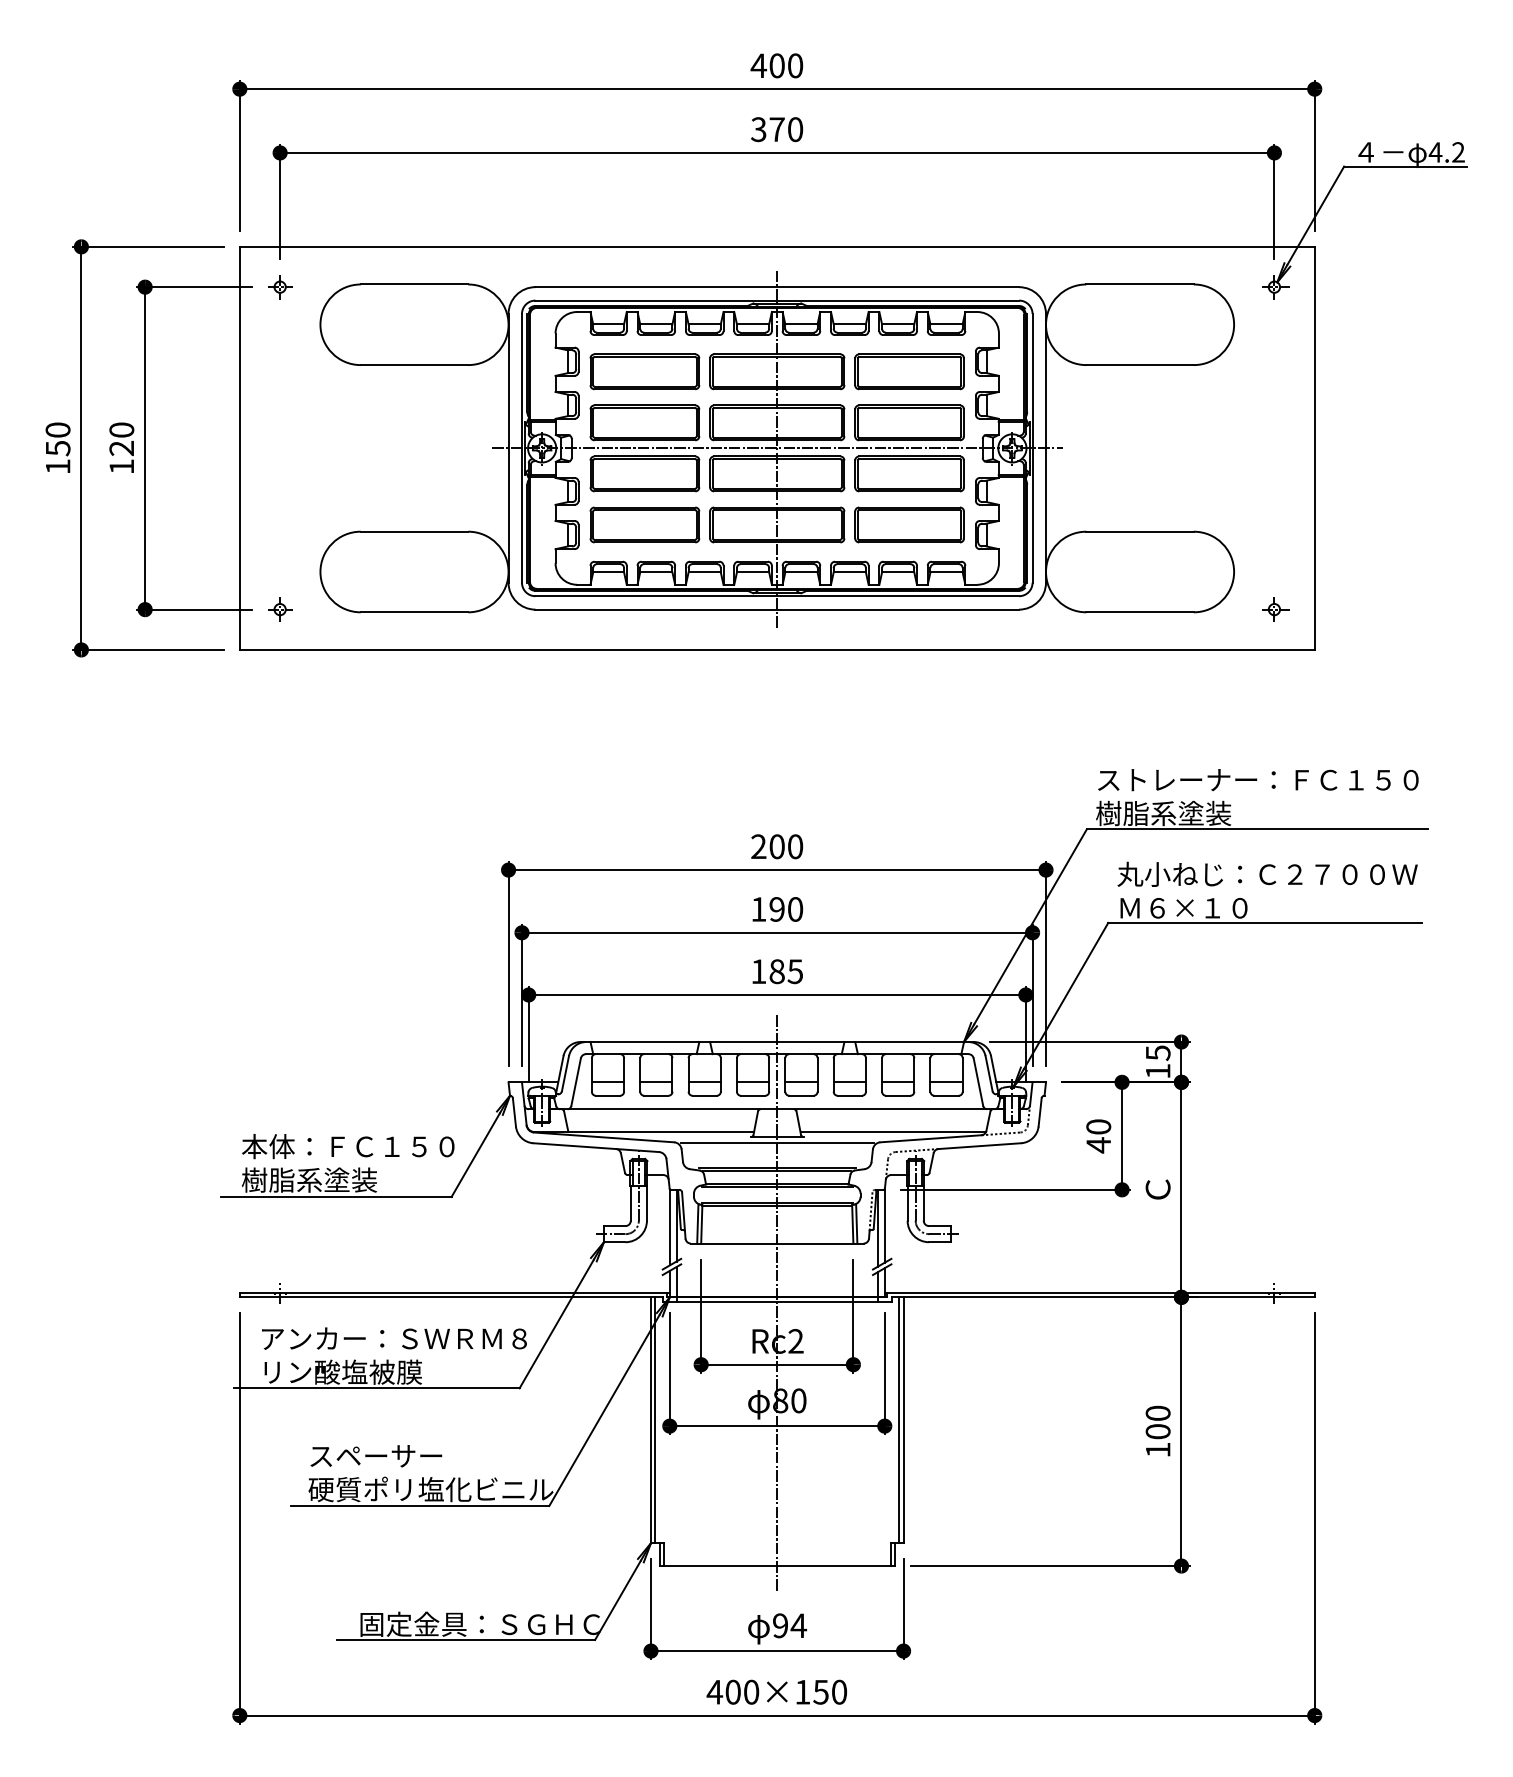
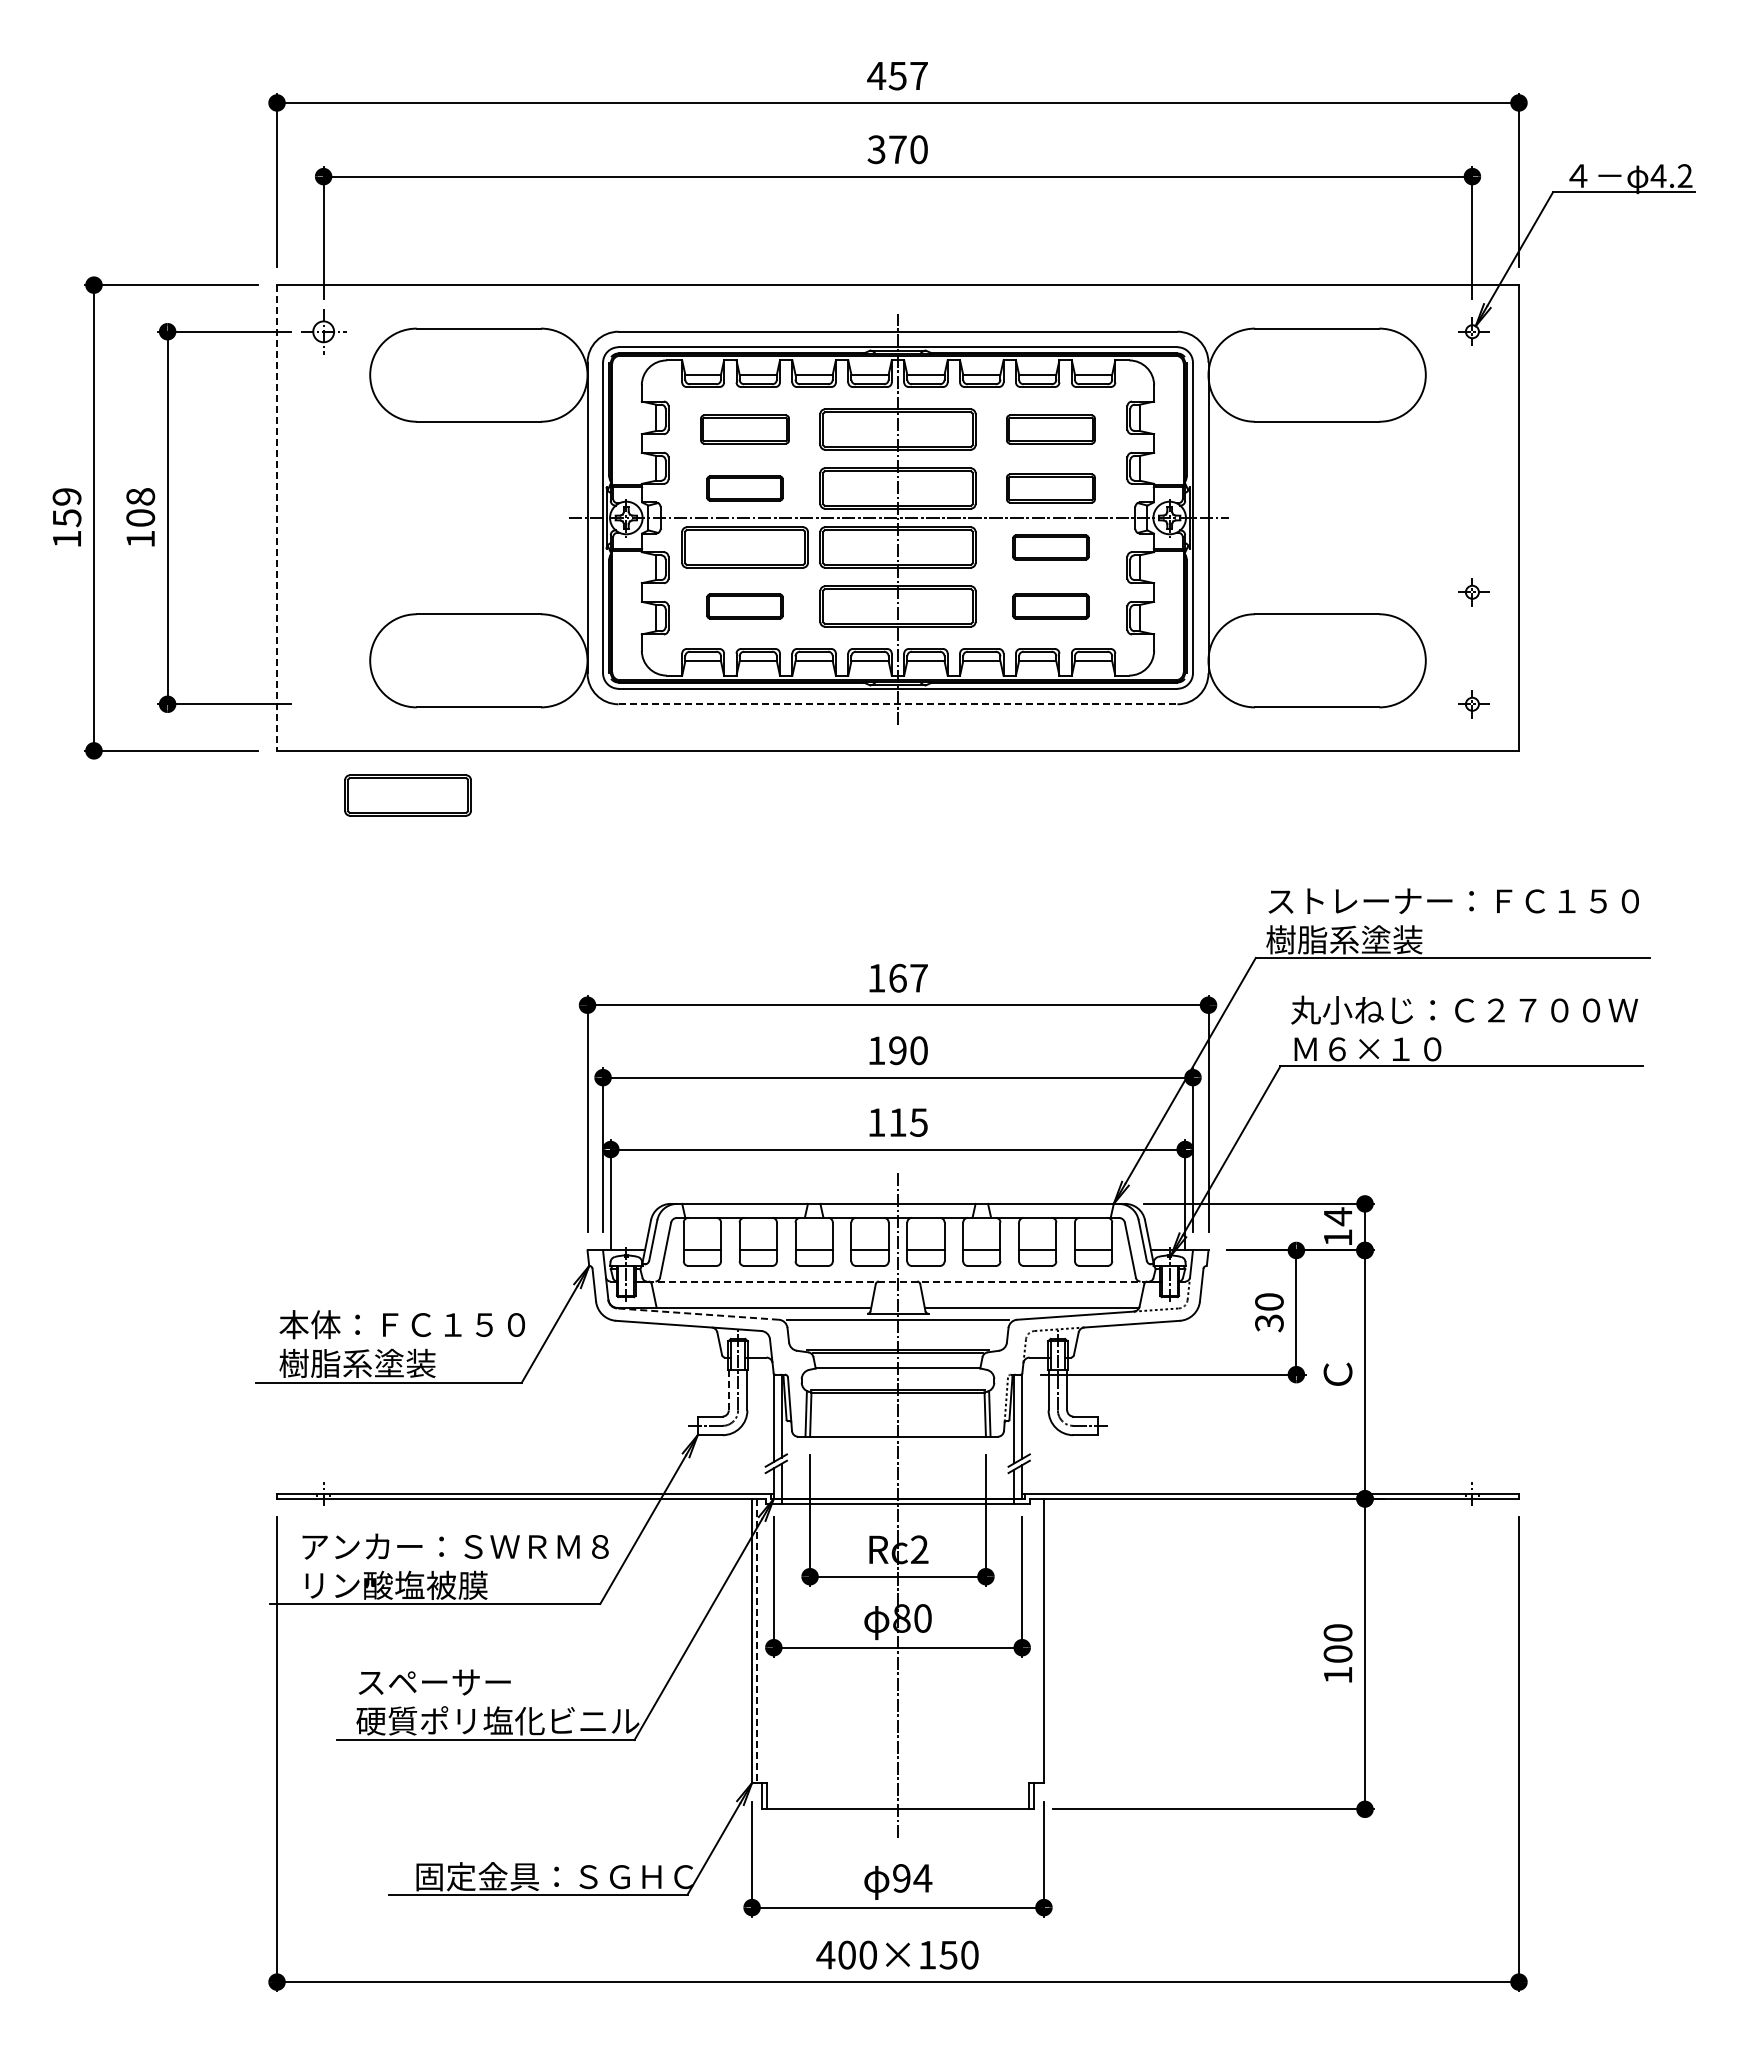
text: (785, 65) -> (907, 75), 400 -> 457
part: (280, 286) -> (323, 331), size x1.6
part: (644, 371) -> (744, 429), size x0.7
part: (909, 371) -> (1050, 429), size x0.7
part: (644, 422) -> (744, 488), size x0.6
part: (909, 422) -> (1050, 488), size x0.7
text: (57, 429) -> (66, 496), 150 -> 159
text: (121, 439) -> (140, 507), 120 -> 108
line: (240, 448) -> (277, 518), solid -> dashed
part: (909, 473) -> (1050, 547), size x0.6
part: (1275, 512) -> (1473, 592), added
part: (644, 524) -> (744, 606), size x0.6
part: (909, 524) -> (1050, 606), size x0.6
part: (280, 609) -> (323, 704), removed
line: (777, 609) -> (898, 704), solid -> dashed
part: (352, 688) -> (407, 795), added
text: (776, 846) -> (897, 977), 200 -> 167
text: (776, 971) -> (897, 1122), 185 -> 115
text: (1158, 1052) -> (1338, 1216), 15 -> 14
line: (777, 1109) -> (898, 1281), solid -> dashed
line: (603, 1137) -> (697, 1314), solid -> dashed
text: (1098, 1144) -> (1269, 1322), 40 -> 30
line: (776, 1187) -> (897, 1371), removed
line: (630, 1202) -> (728, 1389), solid -> dashed
line: (898, 1419) -> (1038, 1640), removed
line: (655, 1420) -> (757, 1641), solid -> dashed

